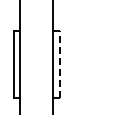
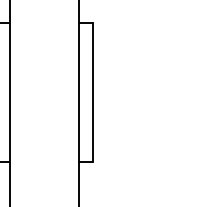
line: (59, 63) -> (92, 90), dashed -> solid

